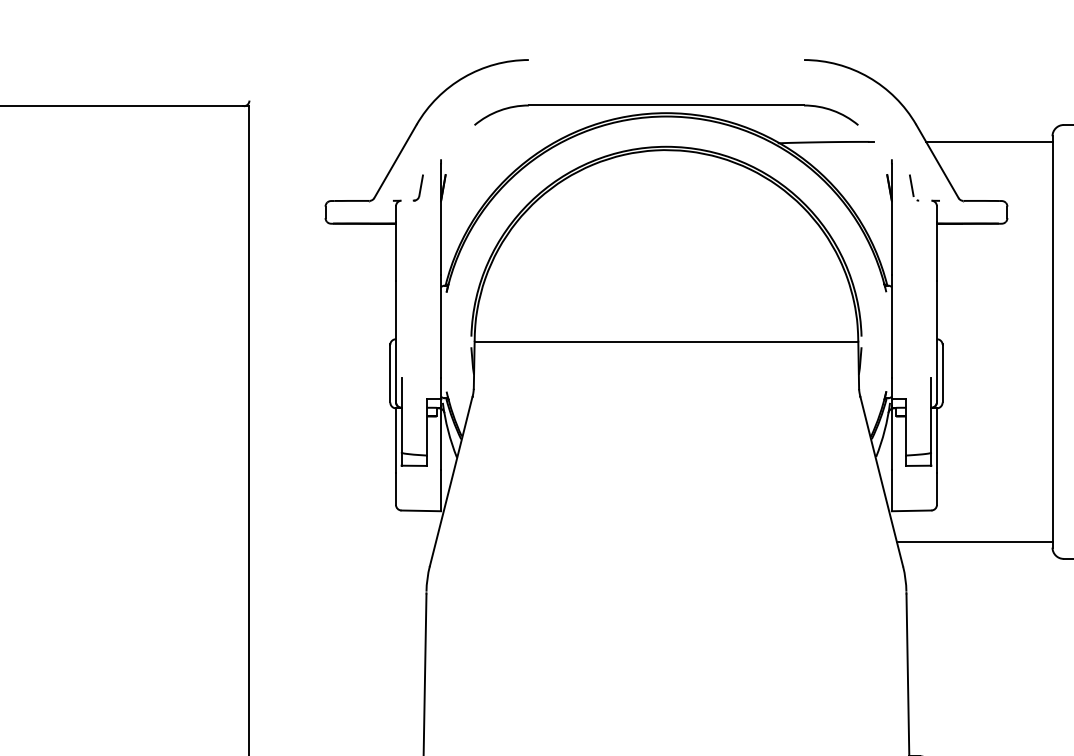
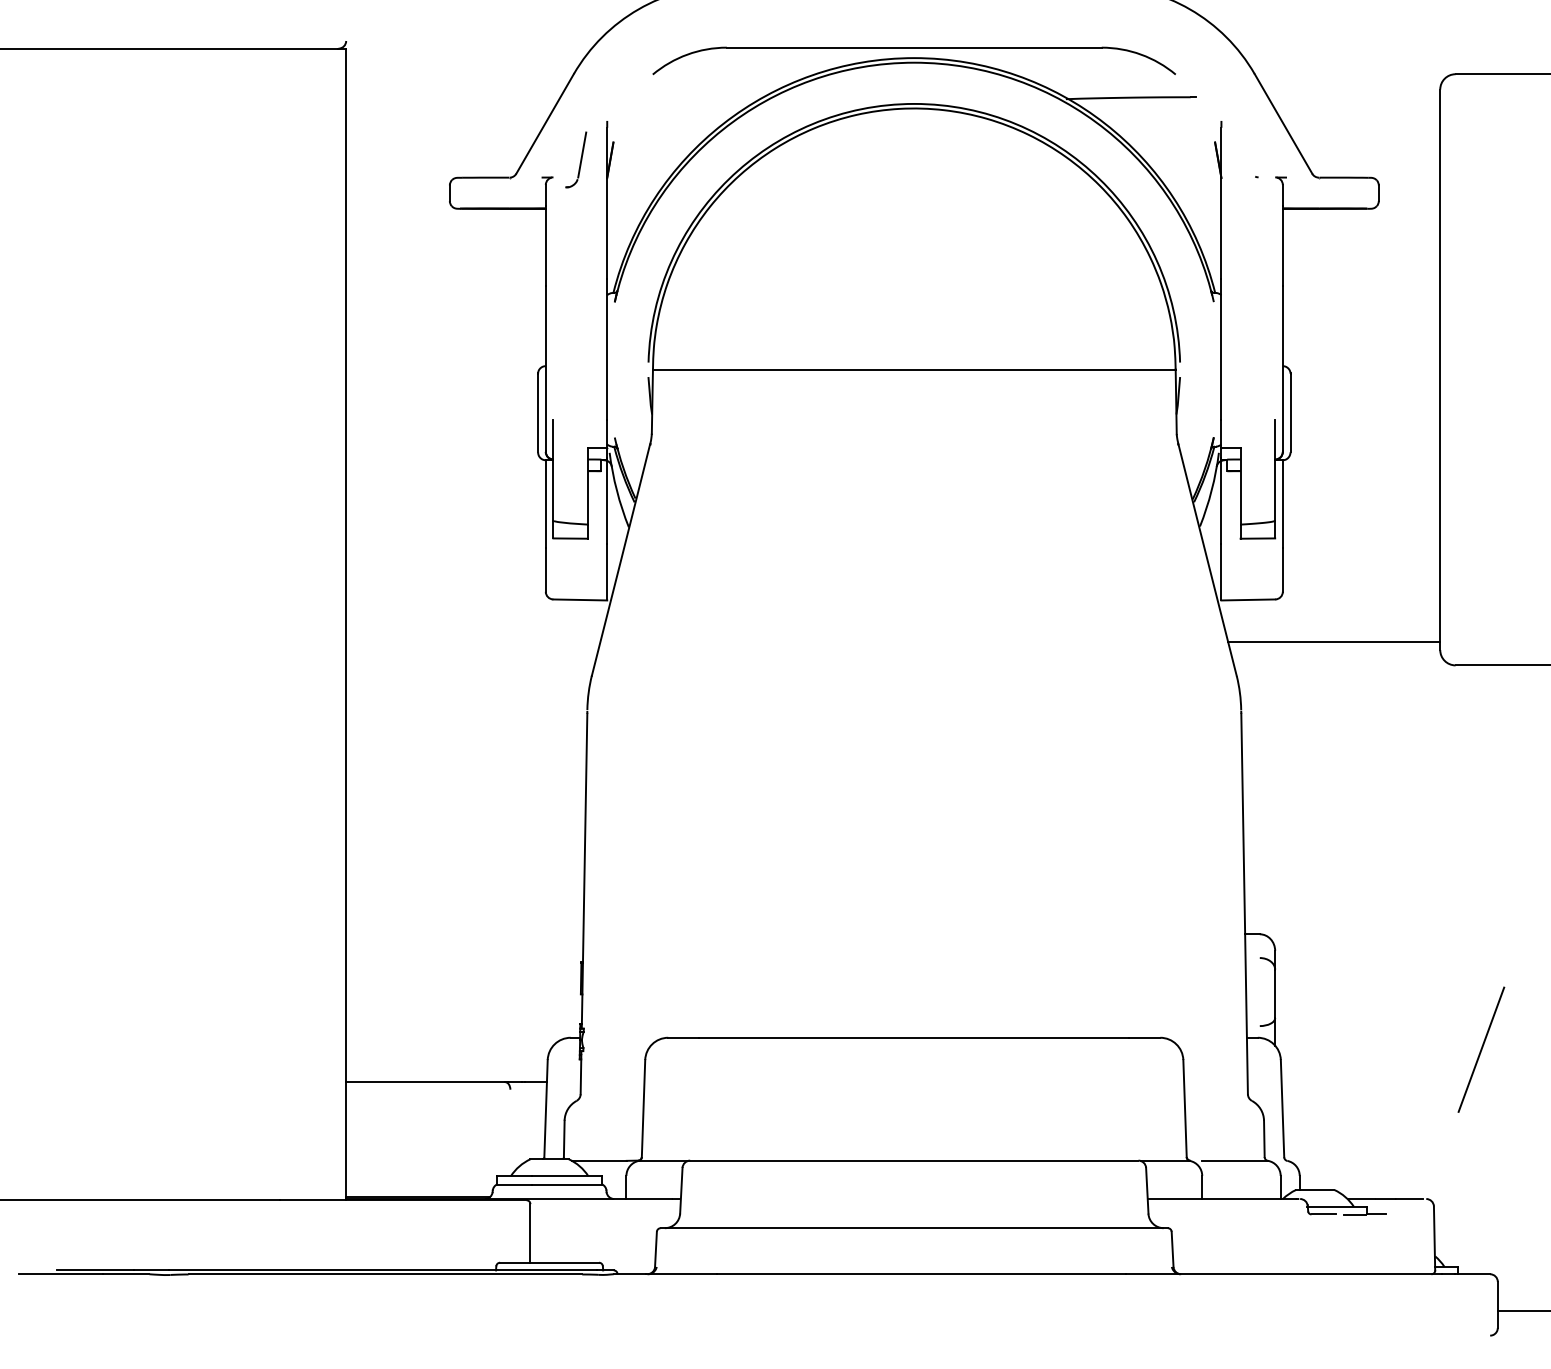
line: (989, 142) -> (1354, 97), removed
line: (911, 186) -> (1248, 157), removed
part: (418, 188) -> (576, 160), size x1.6

